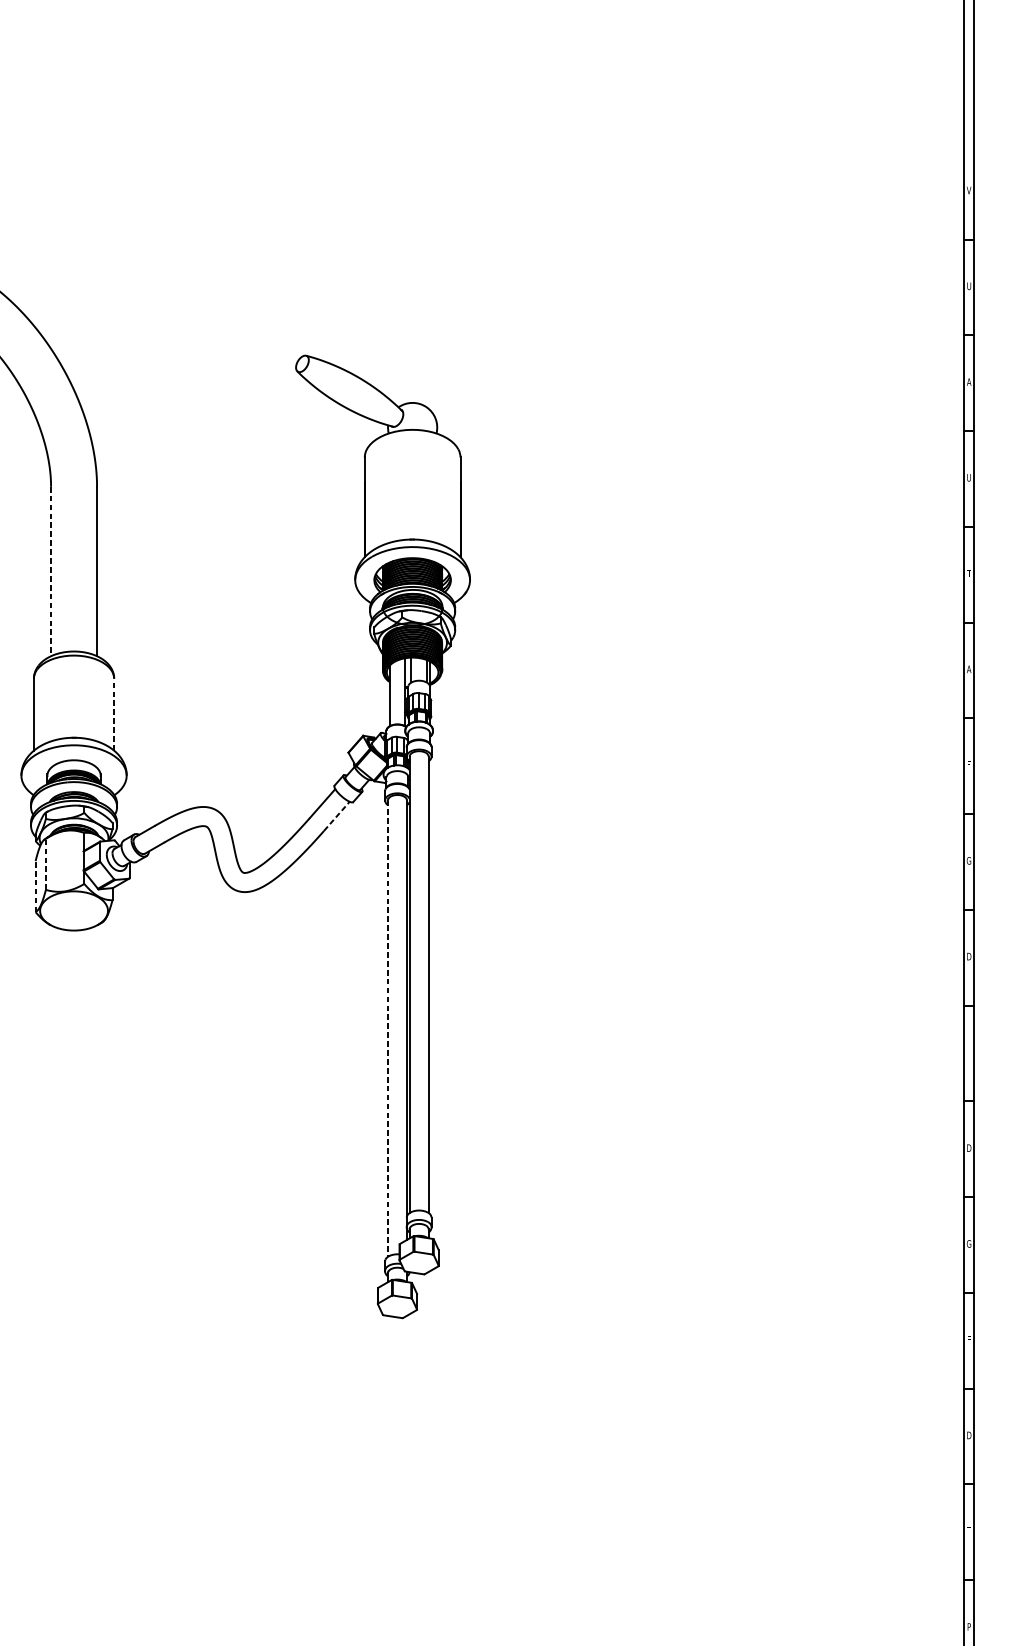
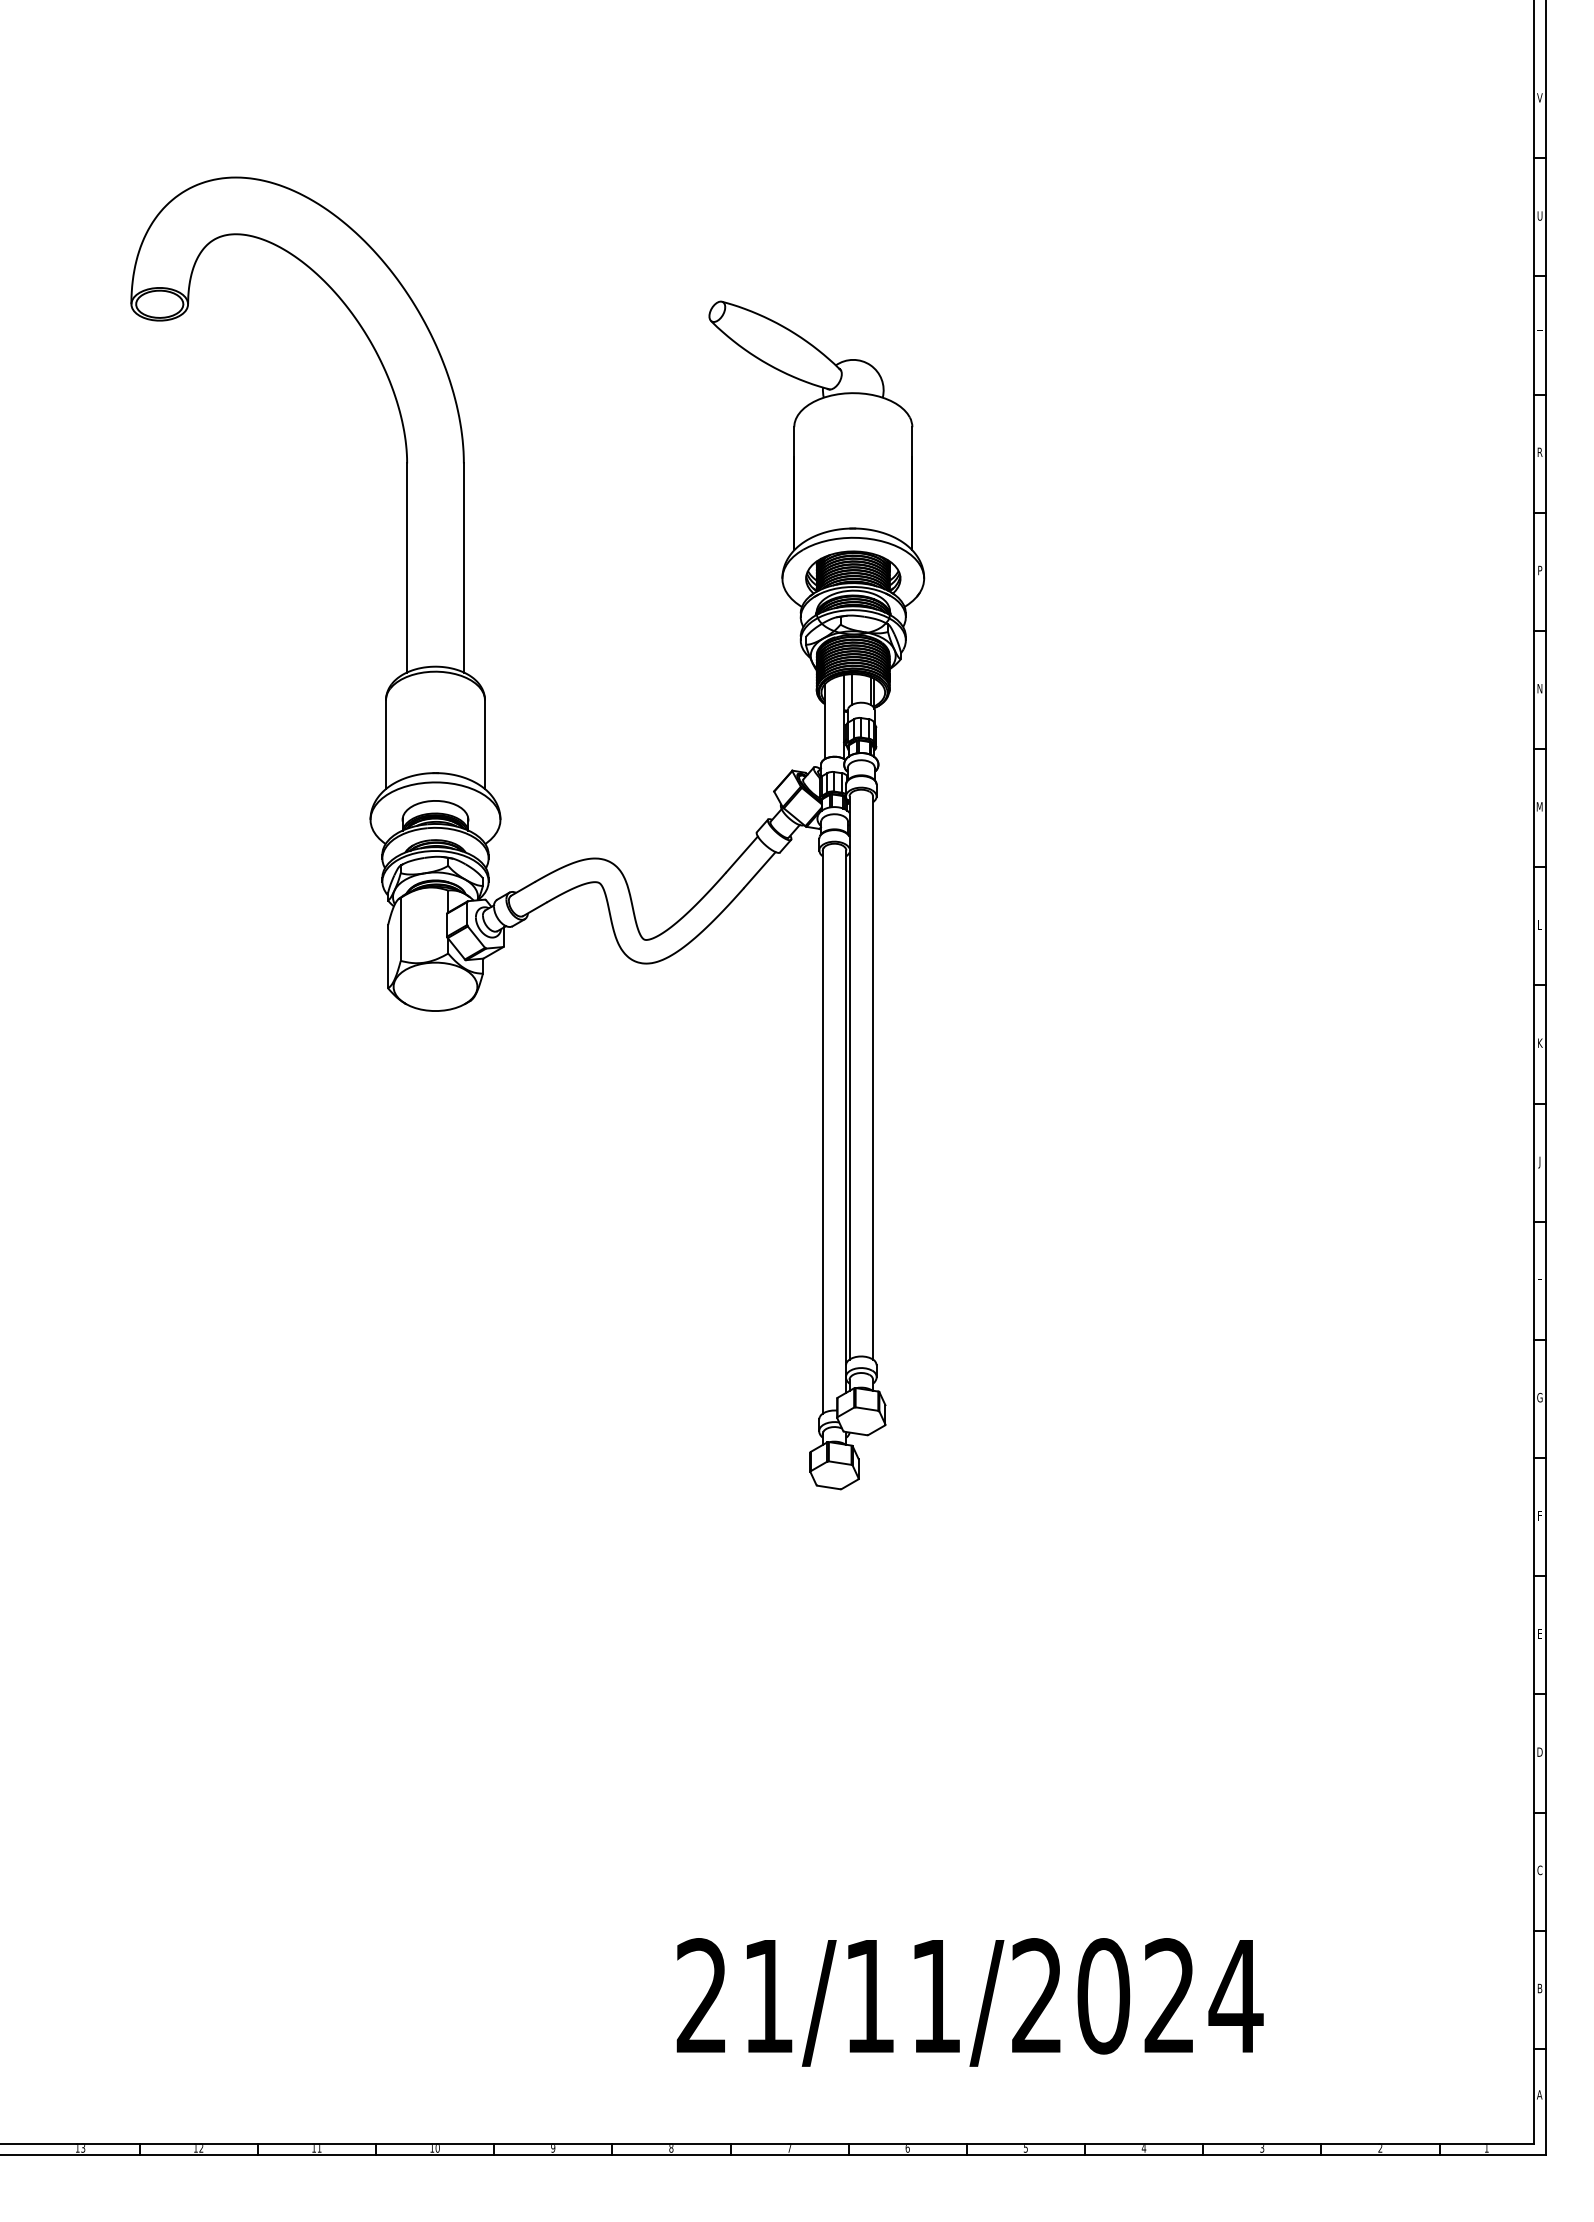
text: (968, 381) -> (1539, 333), A -> T
text: (968, 477) -> (1539, 452), U -> R
line: (51, 571) -> (407, 568), dashed -> solid
text: (968, 573) -> (1539, 570), T -> P
text: (968, 669) -> (1539, 688), A -> N
line: (114, 714) -> (485, 744), dashed -> solid
text: (968, 764) -> (1539, 806), F -> M
line: (336, 816) -> (759, 870), dashed -> solid
text: (968, 860) -> (1539, 924), G -> L
line: (45, 864) -> (400, 929), dashed -> solid
line: (35, 886) -> (388, 956), dashed -> solid
text: (968, 956) -> (1539, 1042), D -> K
line: (387, 1029) -> (822, 1132), dashed -> solid
text: (968, 1053) -> (1539, 1162), T -> J
text: (968, 1148) -> (1539, 1279), D -> H
text: (968, 1435) -> (1539, 1633), D -> E
text: (968, 1530) -> (1539, 1751), T -> D
text: (968, 1627) -> (1539, 1870), P -> C

